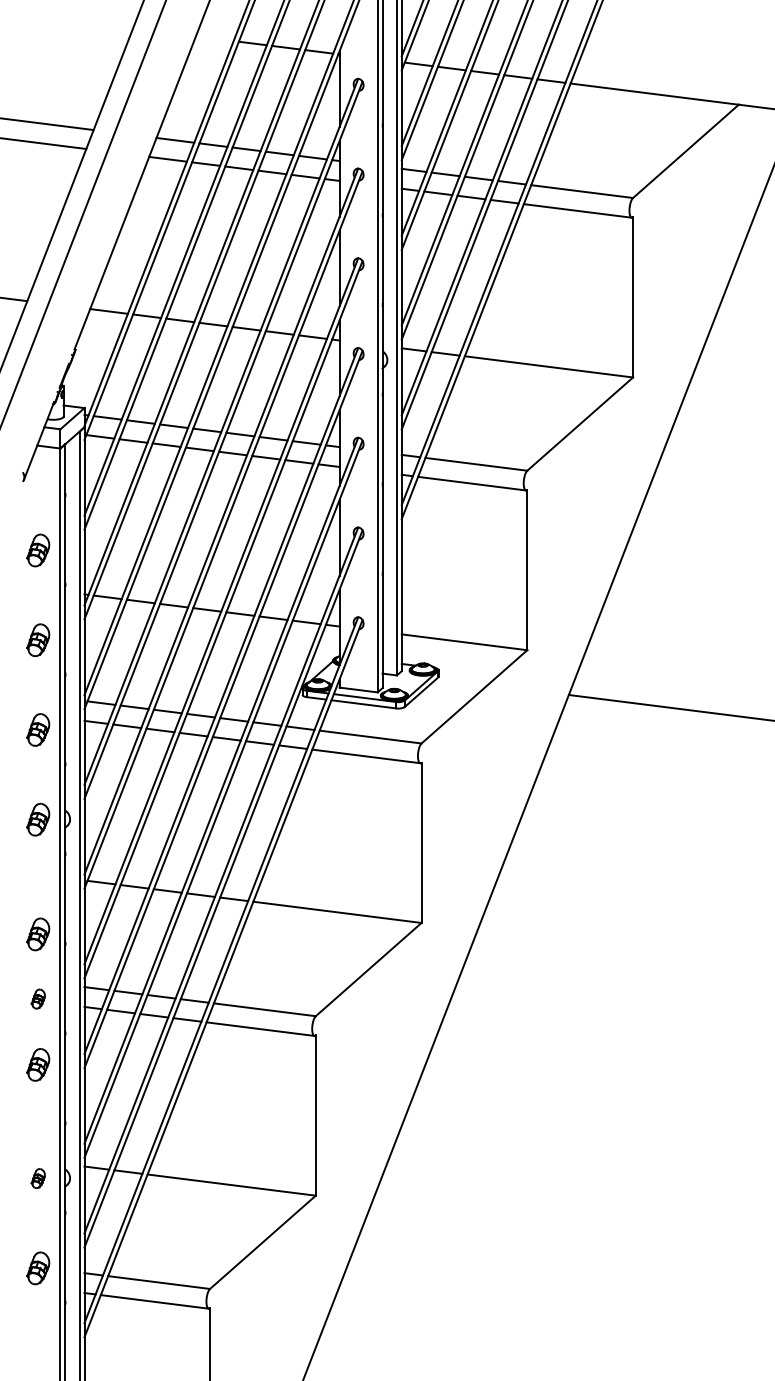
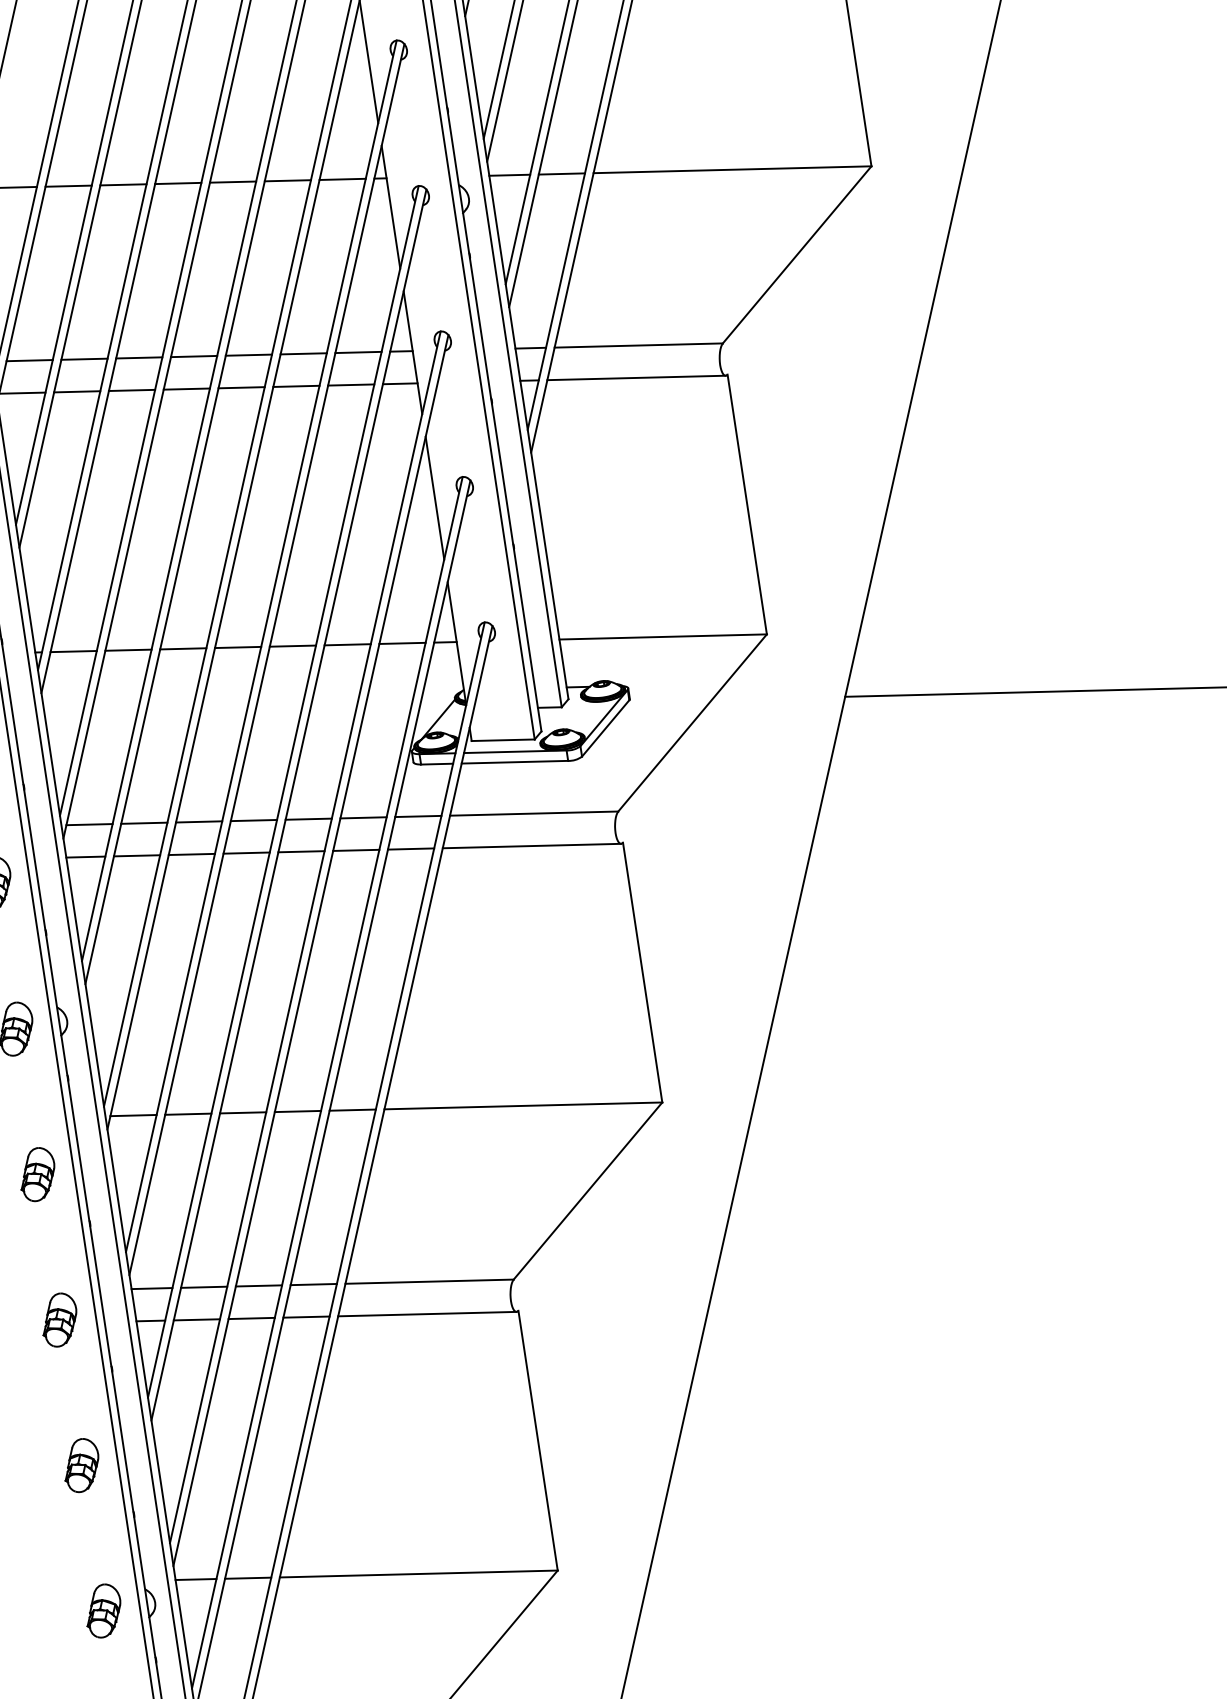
part: (38, 934) -> (38, 1174), moved
part: (38, 998) -> (59, 1318), size x1.67
part: (38, 1064) -> (81, 1464), moved
part: (38, 1178) -> (103, 1610), size x1.67

